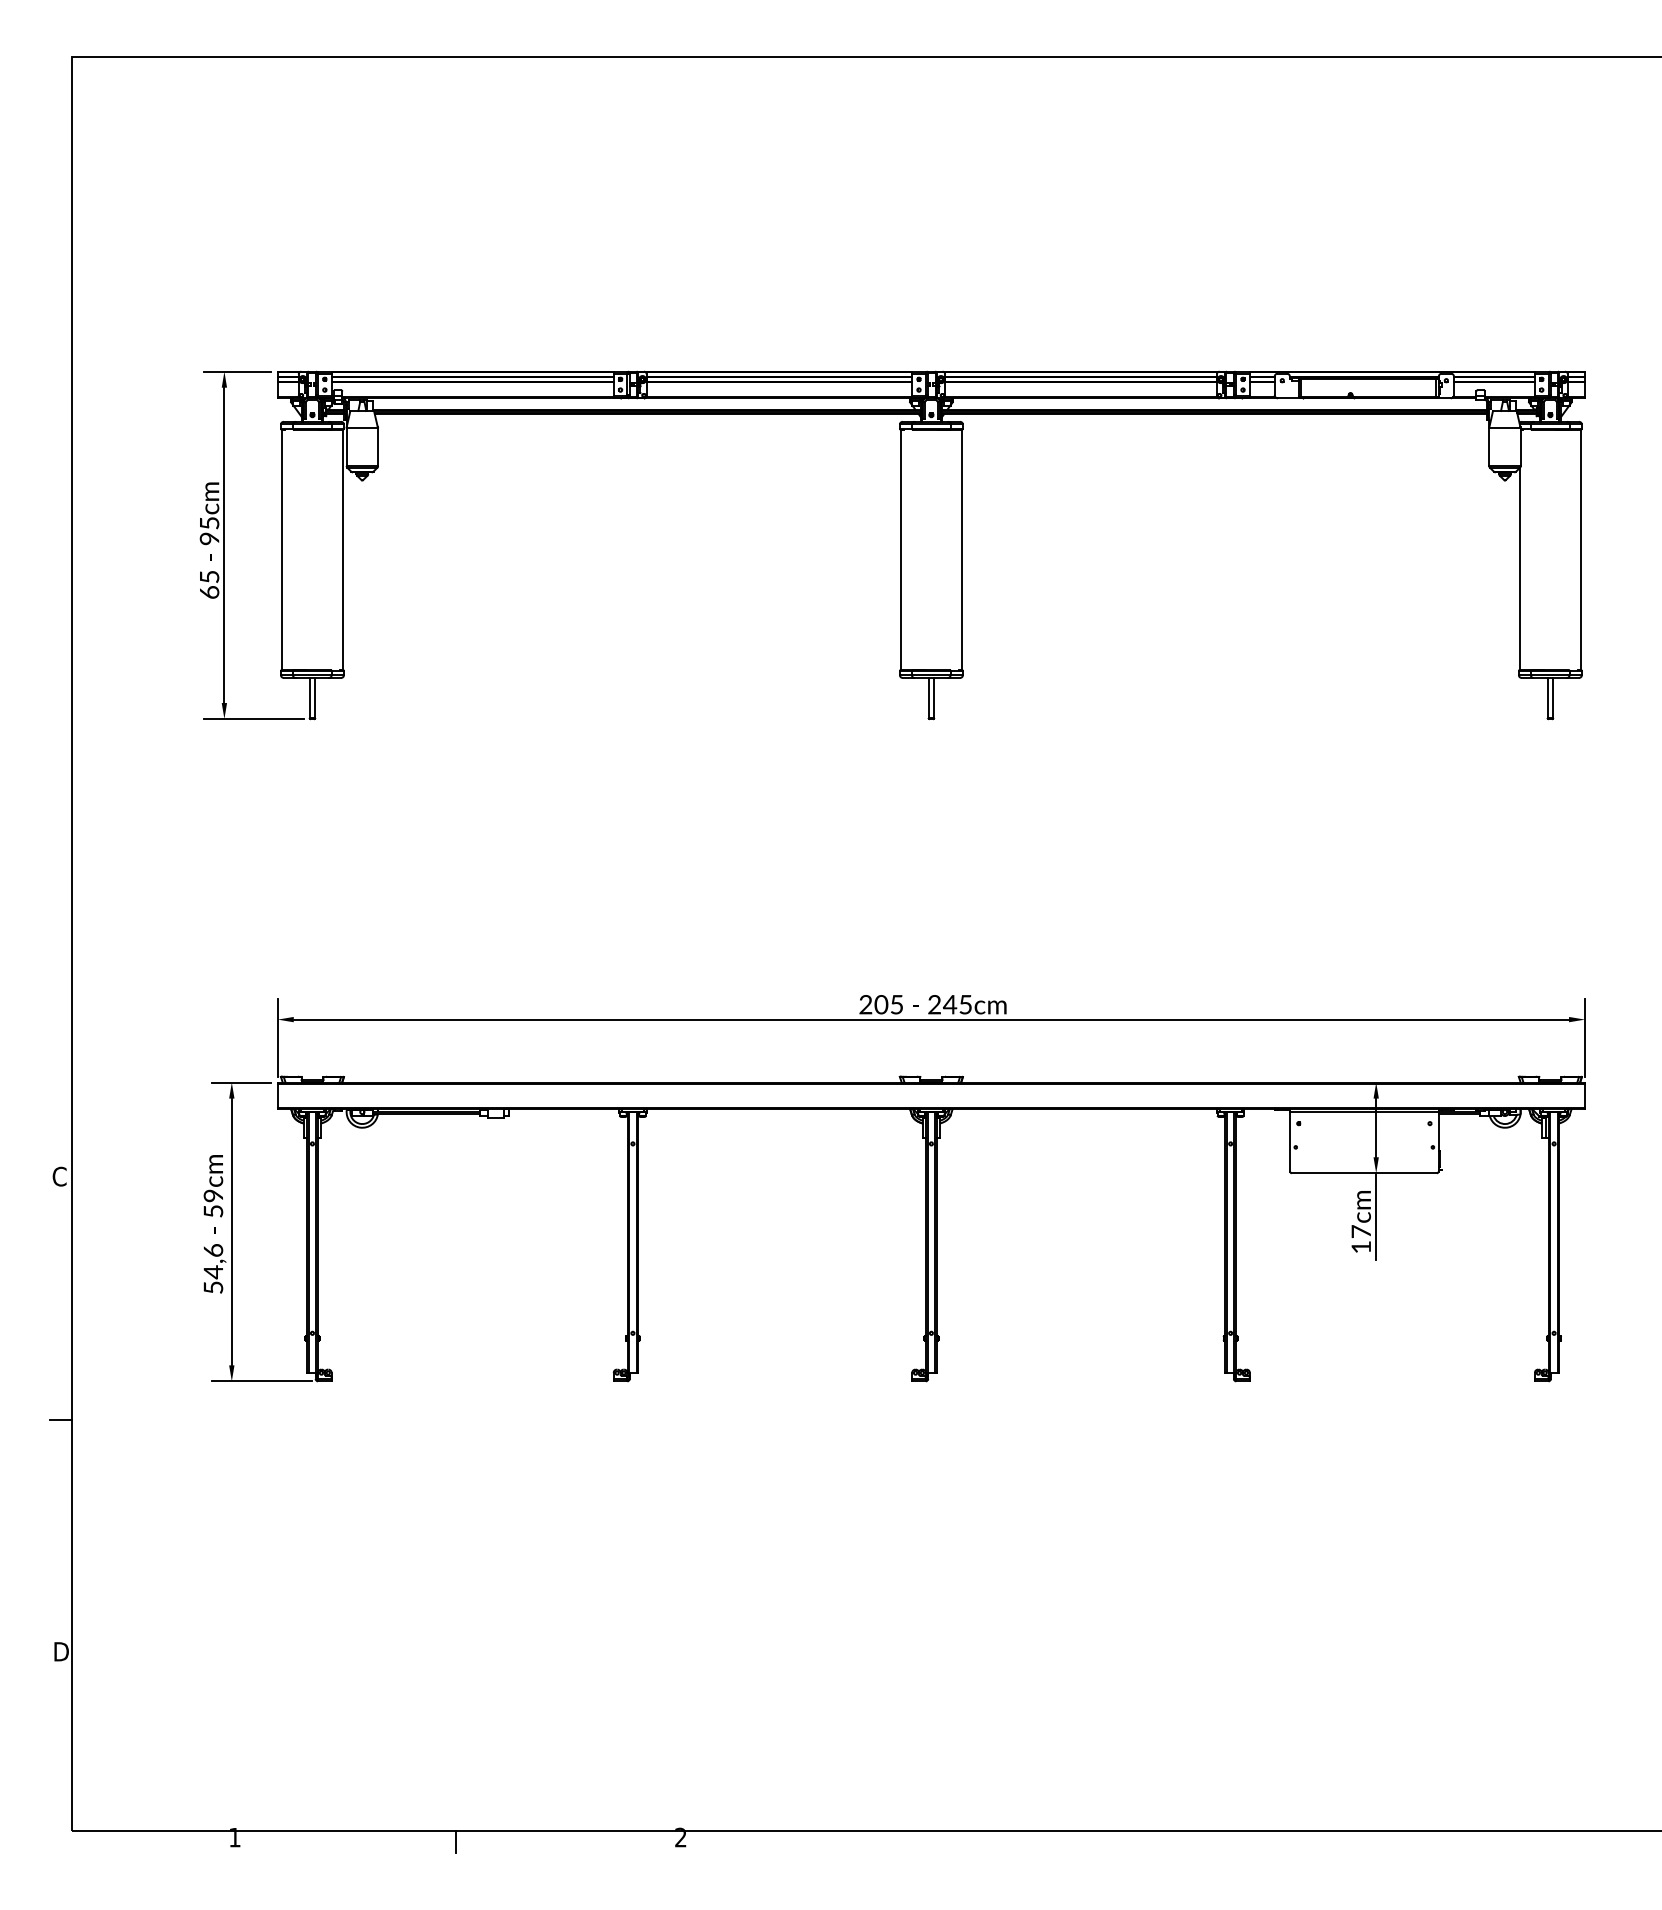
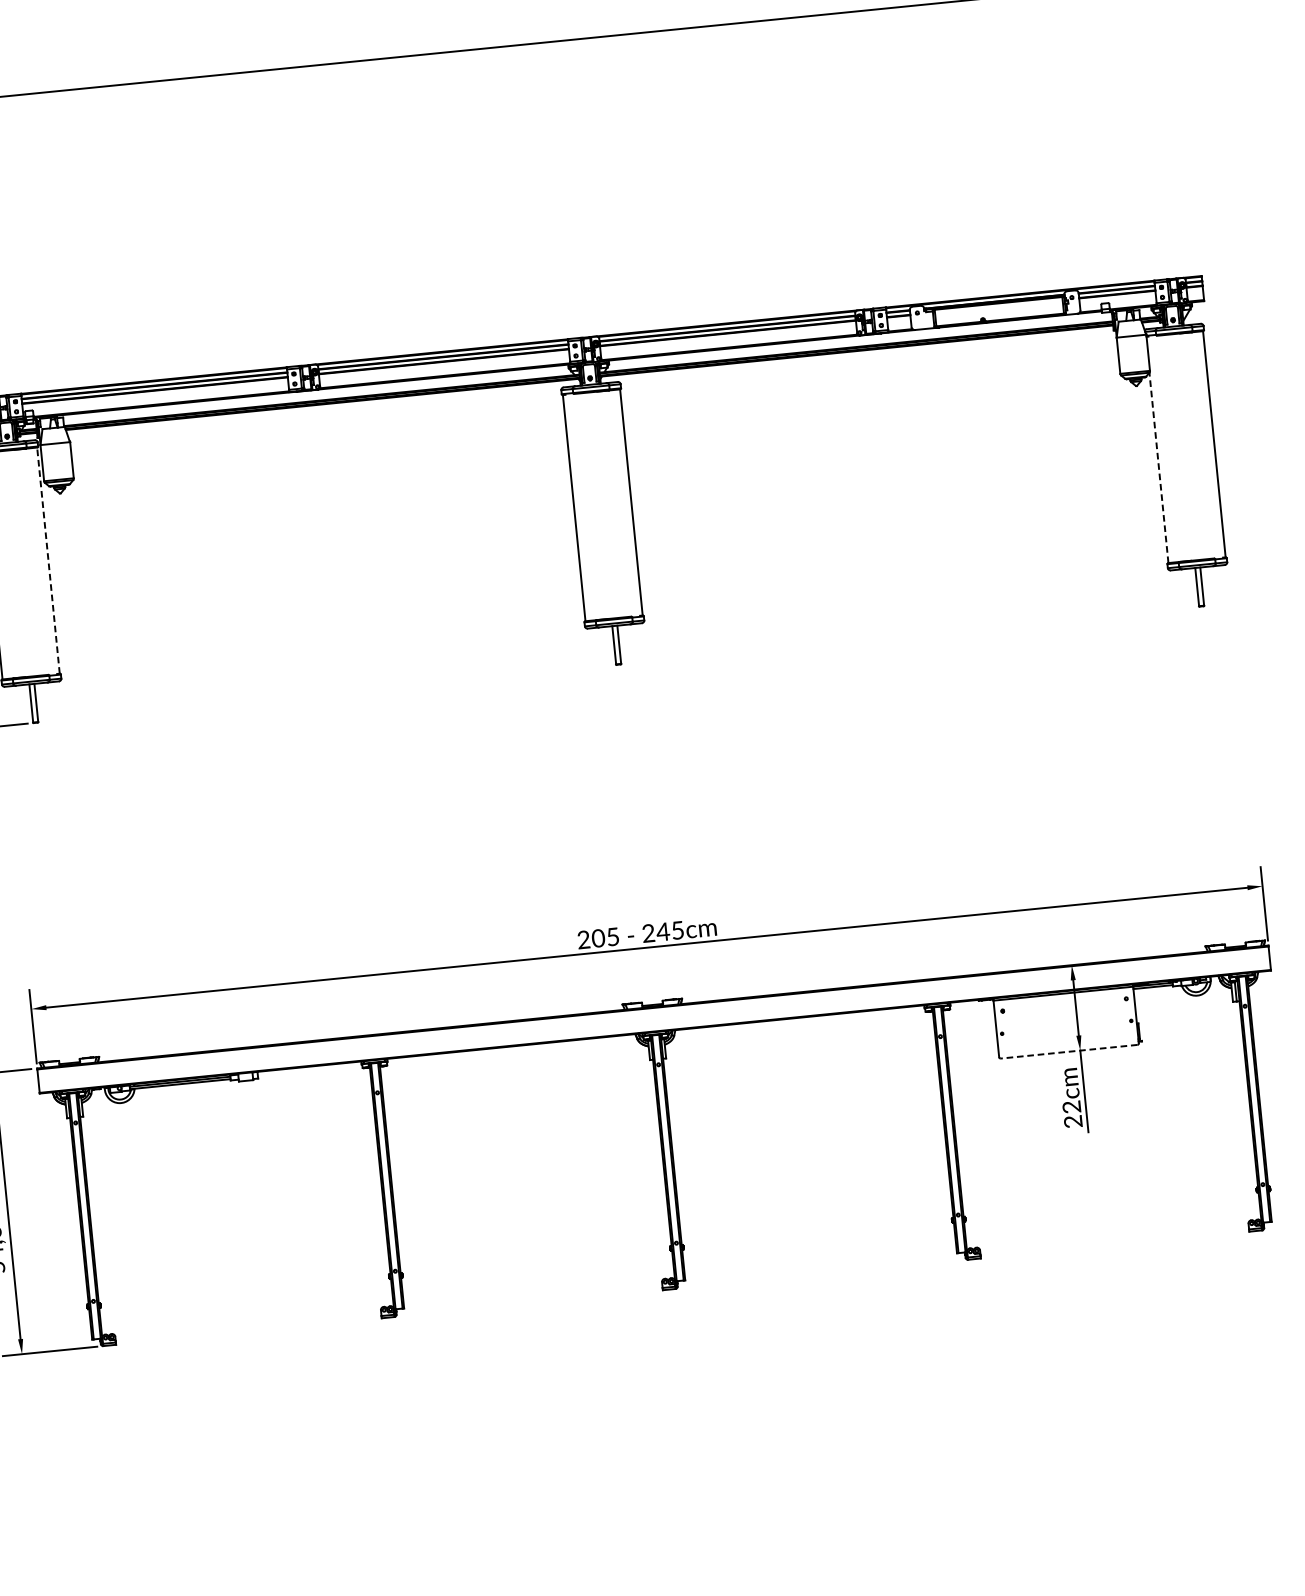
line: (342, 549) -> (48, 560), solid -> dashed
line: (1520, 568) -> (1159, 467), solid -> dashed
line: (1364, 1173) -> (1069, 1051), solid -> dashed
text: (1360, 1239) -> (1071, 1114), 17cm -> 22cm

